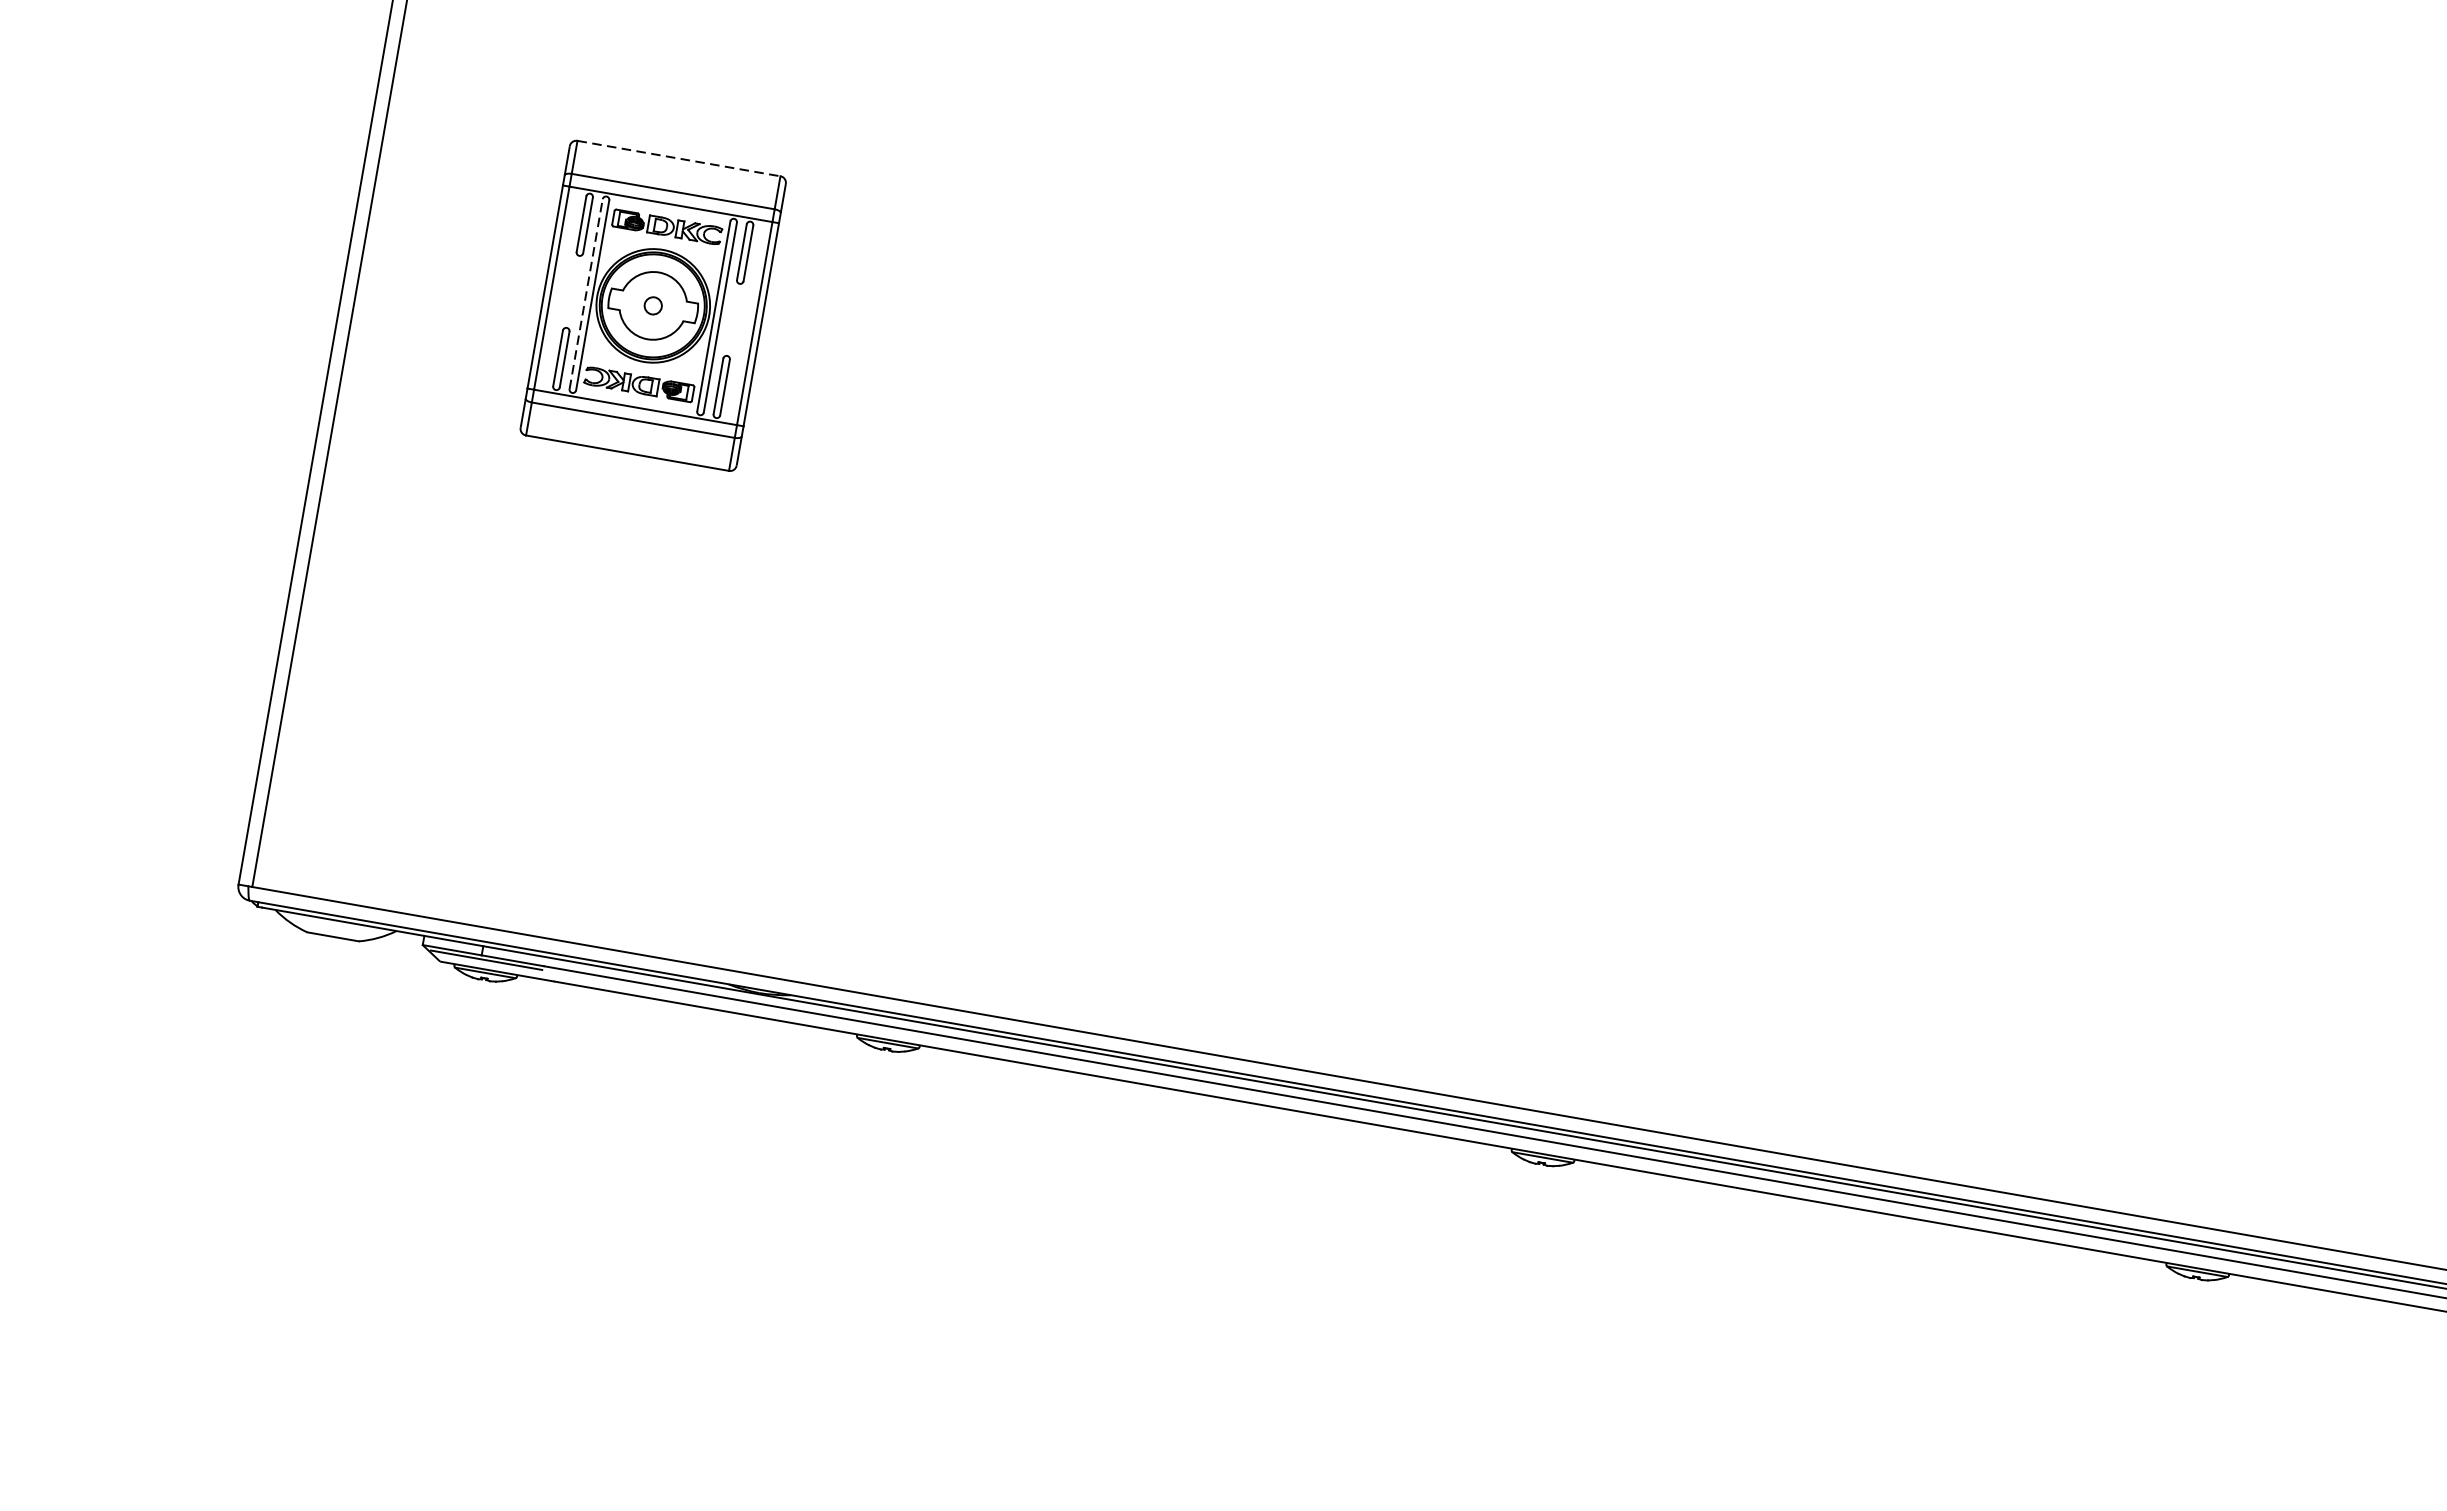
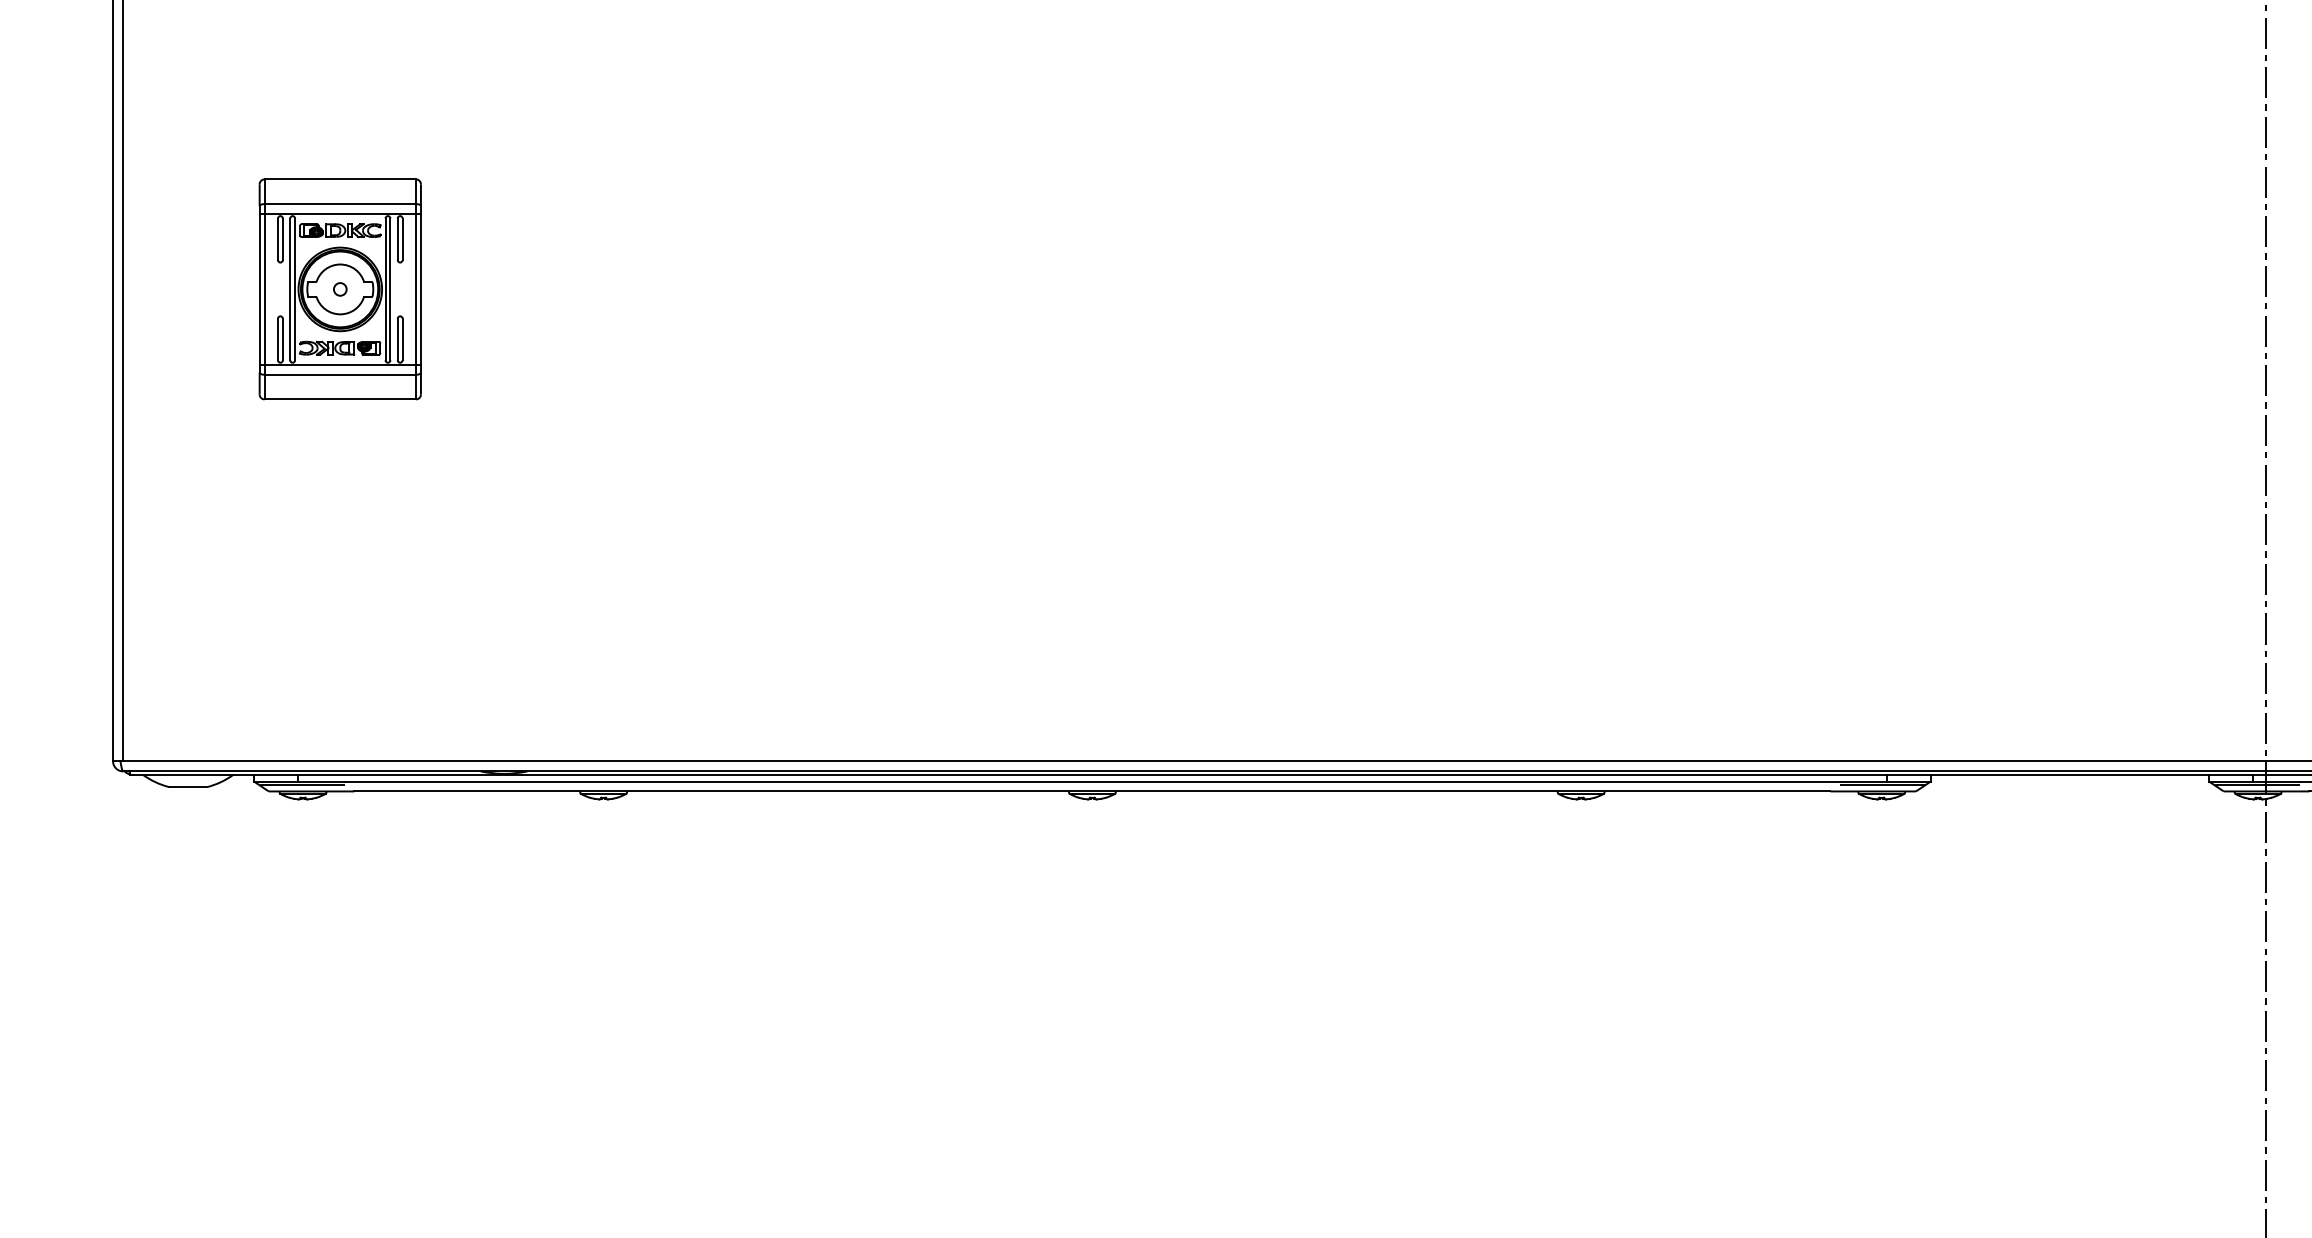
line: (679, 158) -> (340, 179), dashed -> solid
line: (586, 294) -> (290, 289), dashed -> solid

